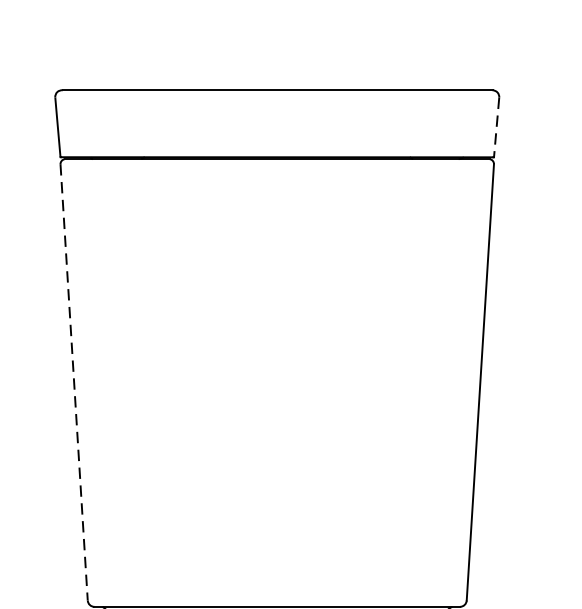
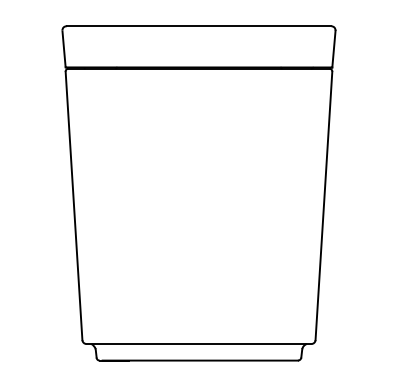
line: (495, 128) -> (333, 49), dashed -> solid
line: (74, 383) -> (74, 206), dashed -> solid

